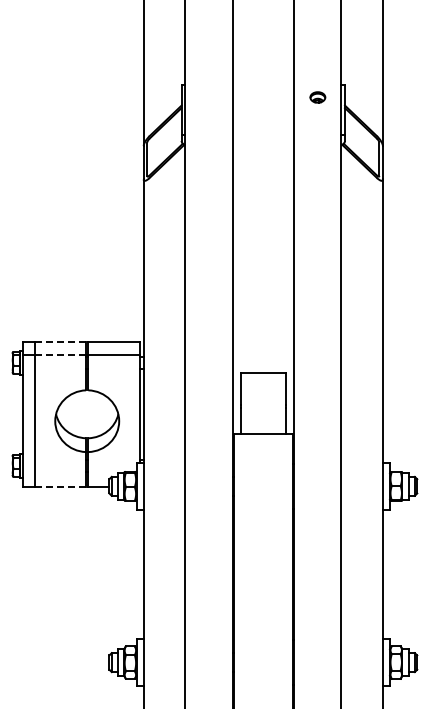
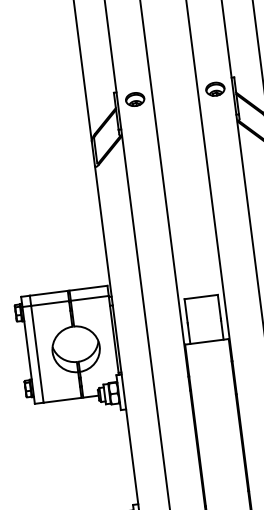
part: (208, 97) -> (134, 99), added
part: (317, 97) -> (215, 89), size x1.67
line: (60, 341) -> (48, 293), dashed -> solid
line: (60, 355) -> (50, 303), dashed -> solid
line: (60, 486) -> (62, 399), dashed -> solid

